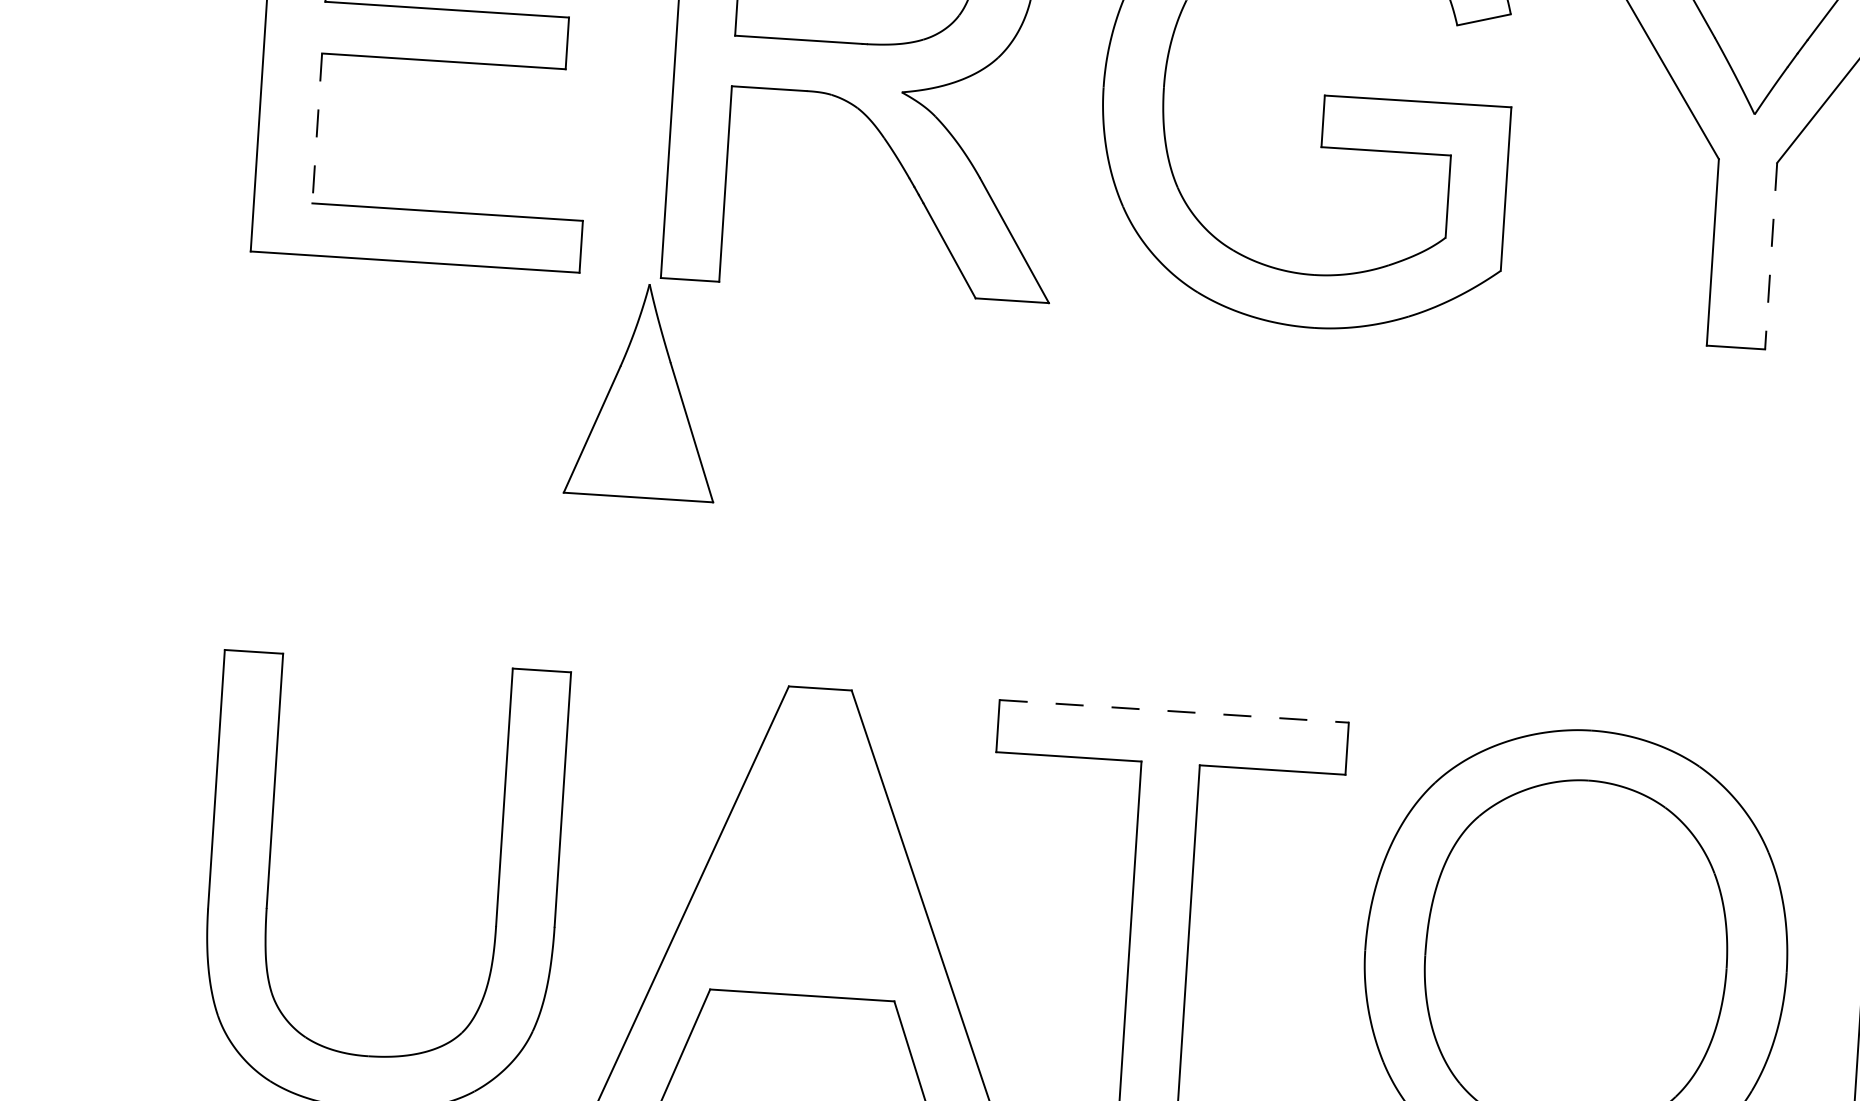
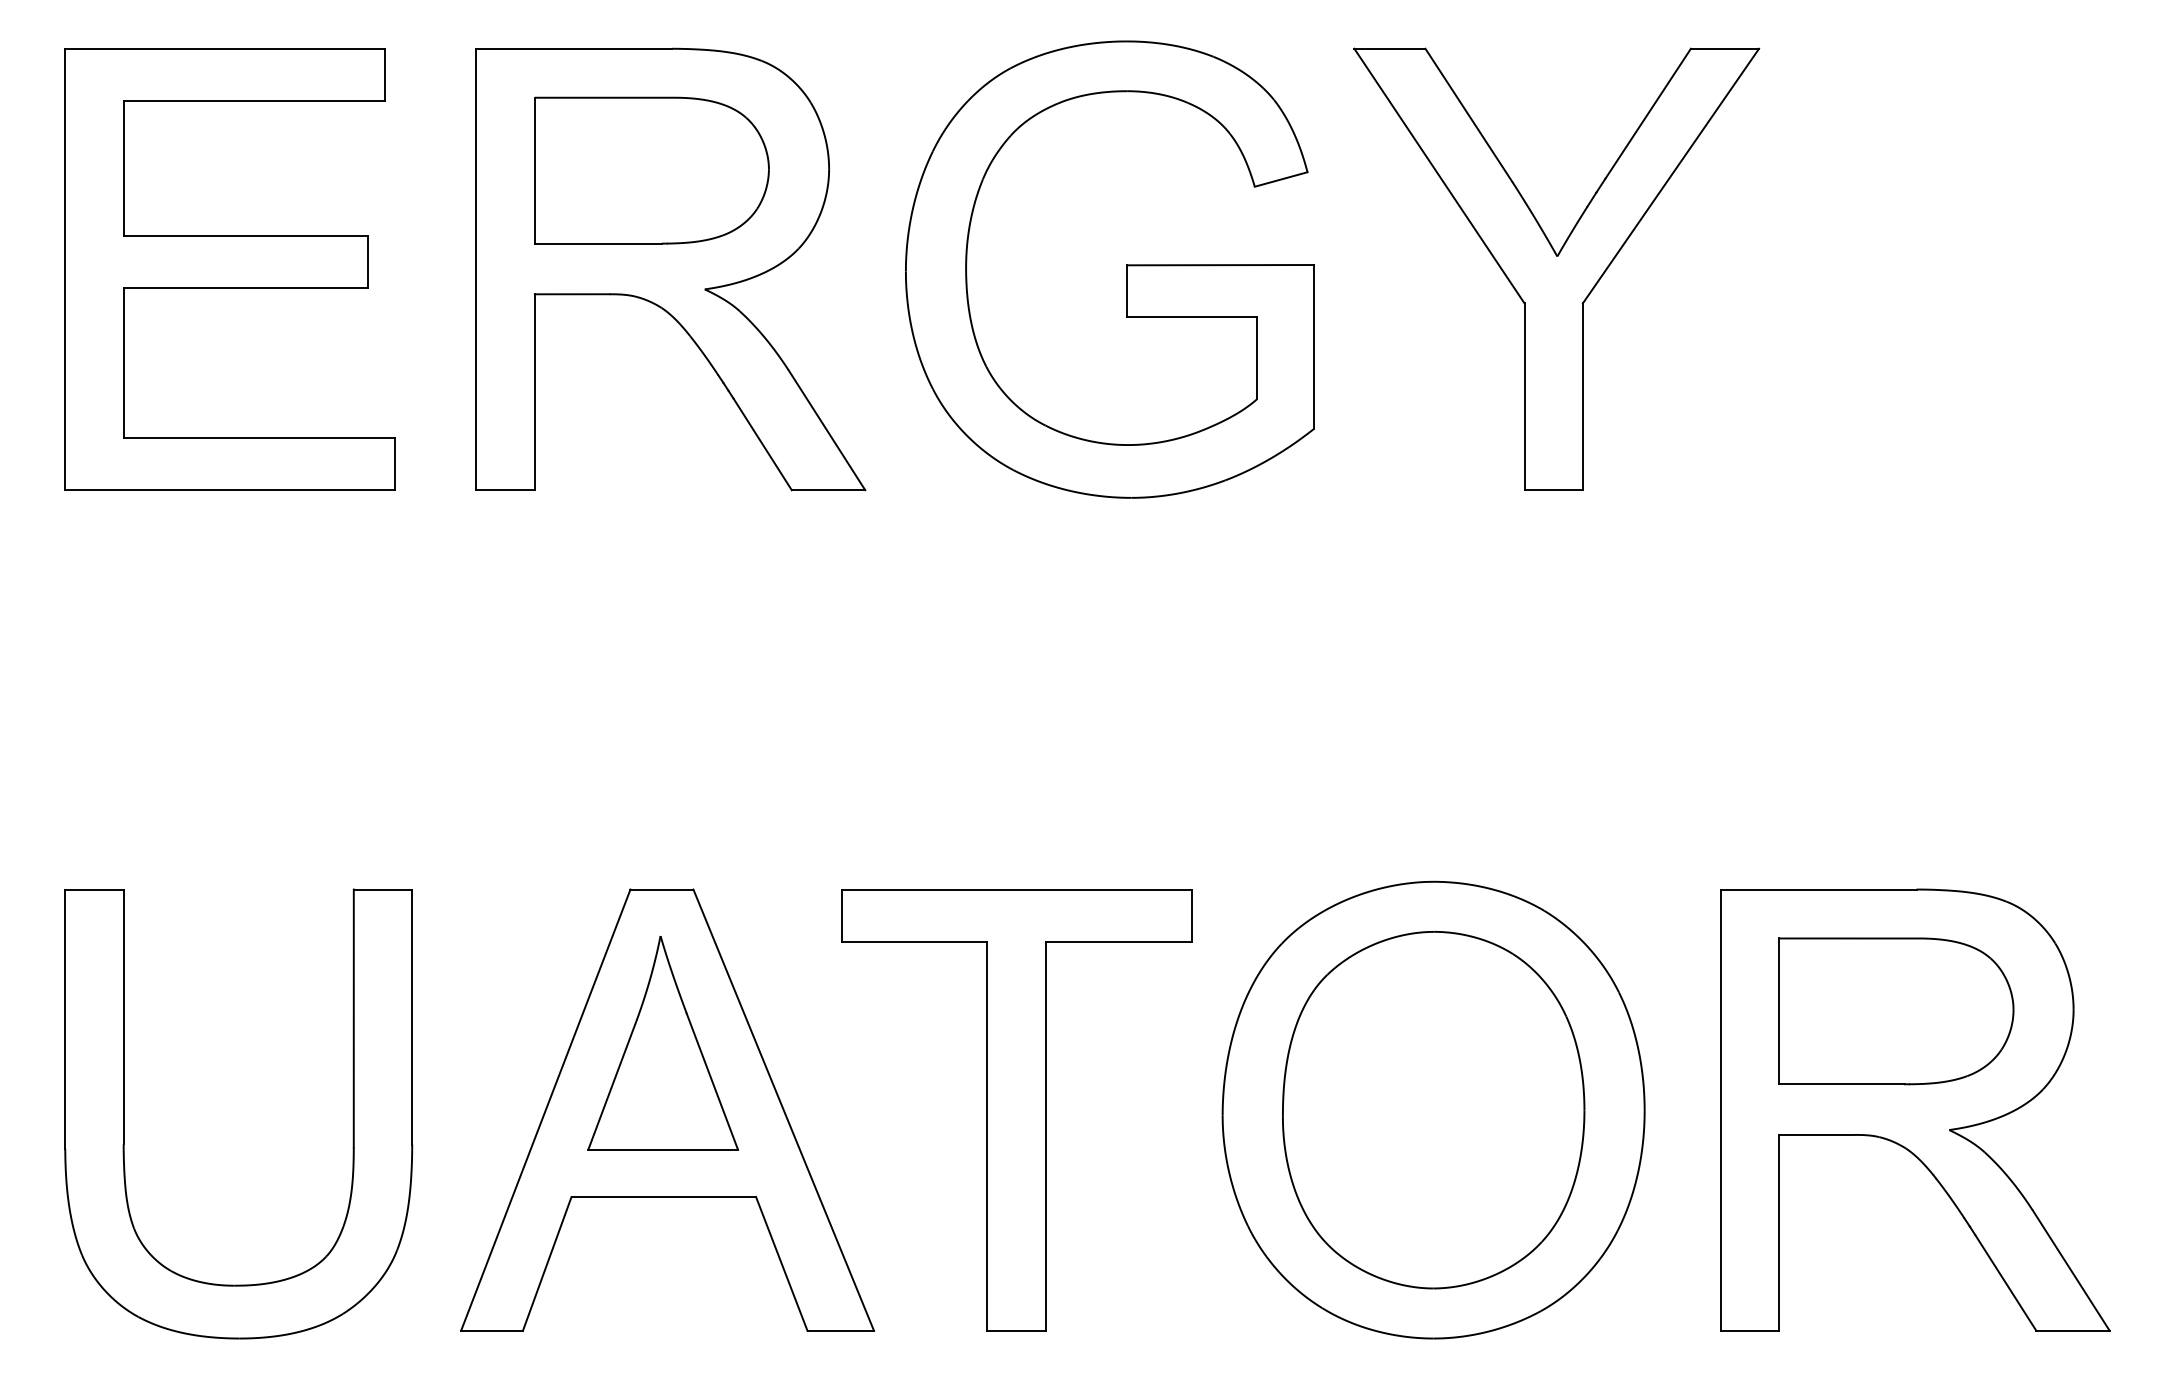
line: (316, 128) -> (123, 363), dashed -> solid
line: (1770, 256) -> (1582, 397), dashed -> solid
part: (644, 391) -> (662, 1043), moved
line: (1174, 711) -> (1016, 889), dashed -> solid

